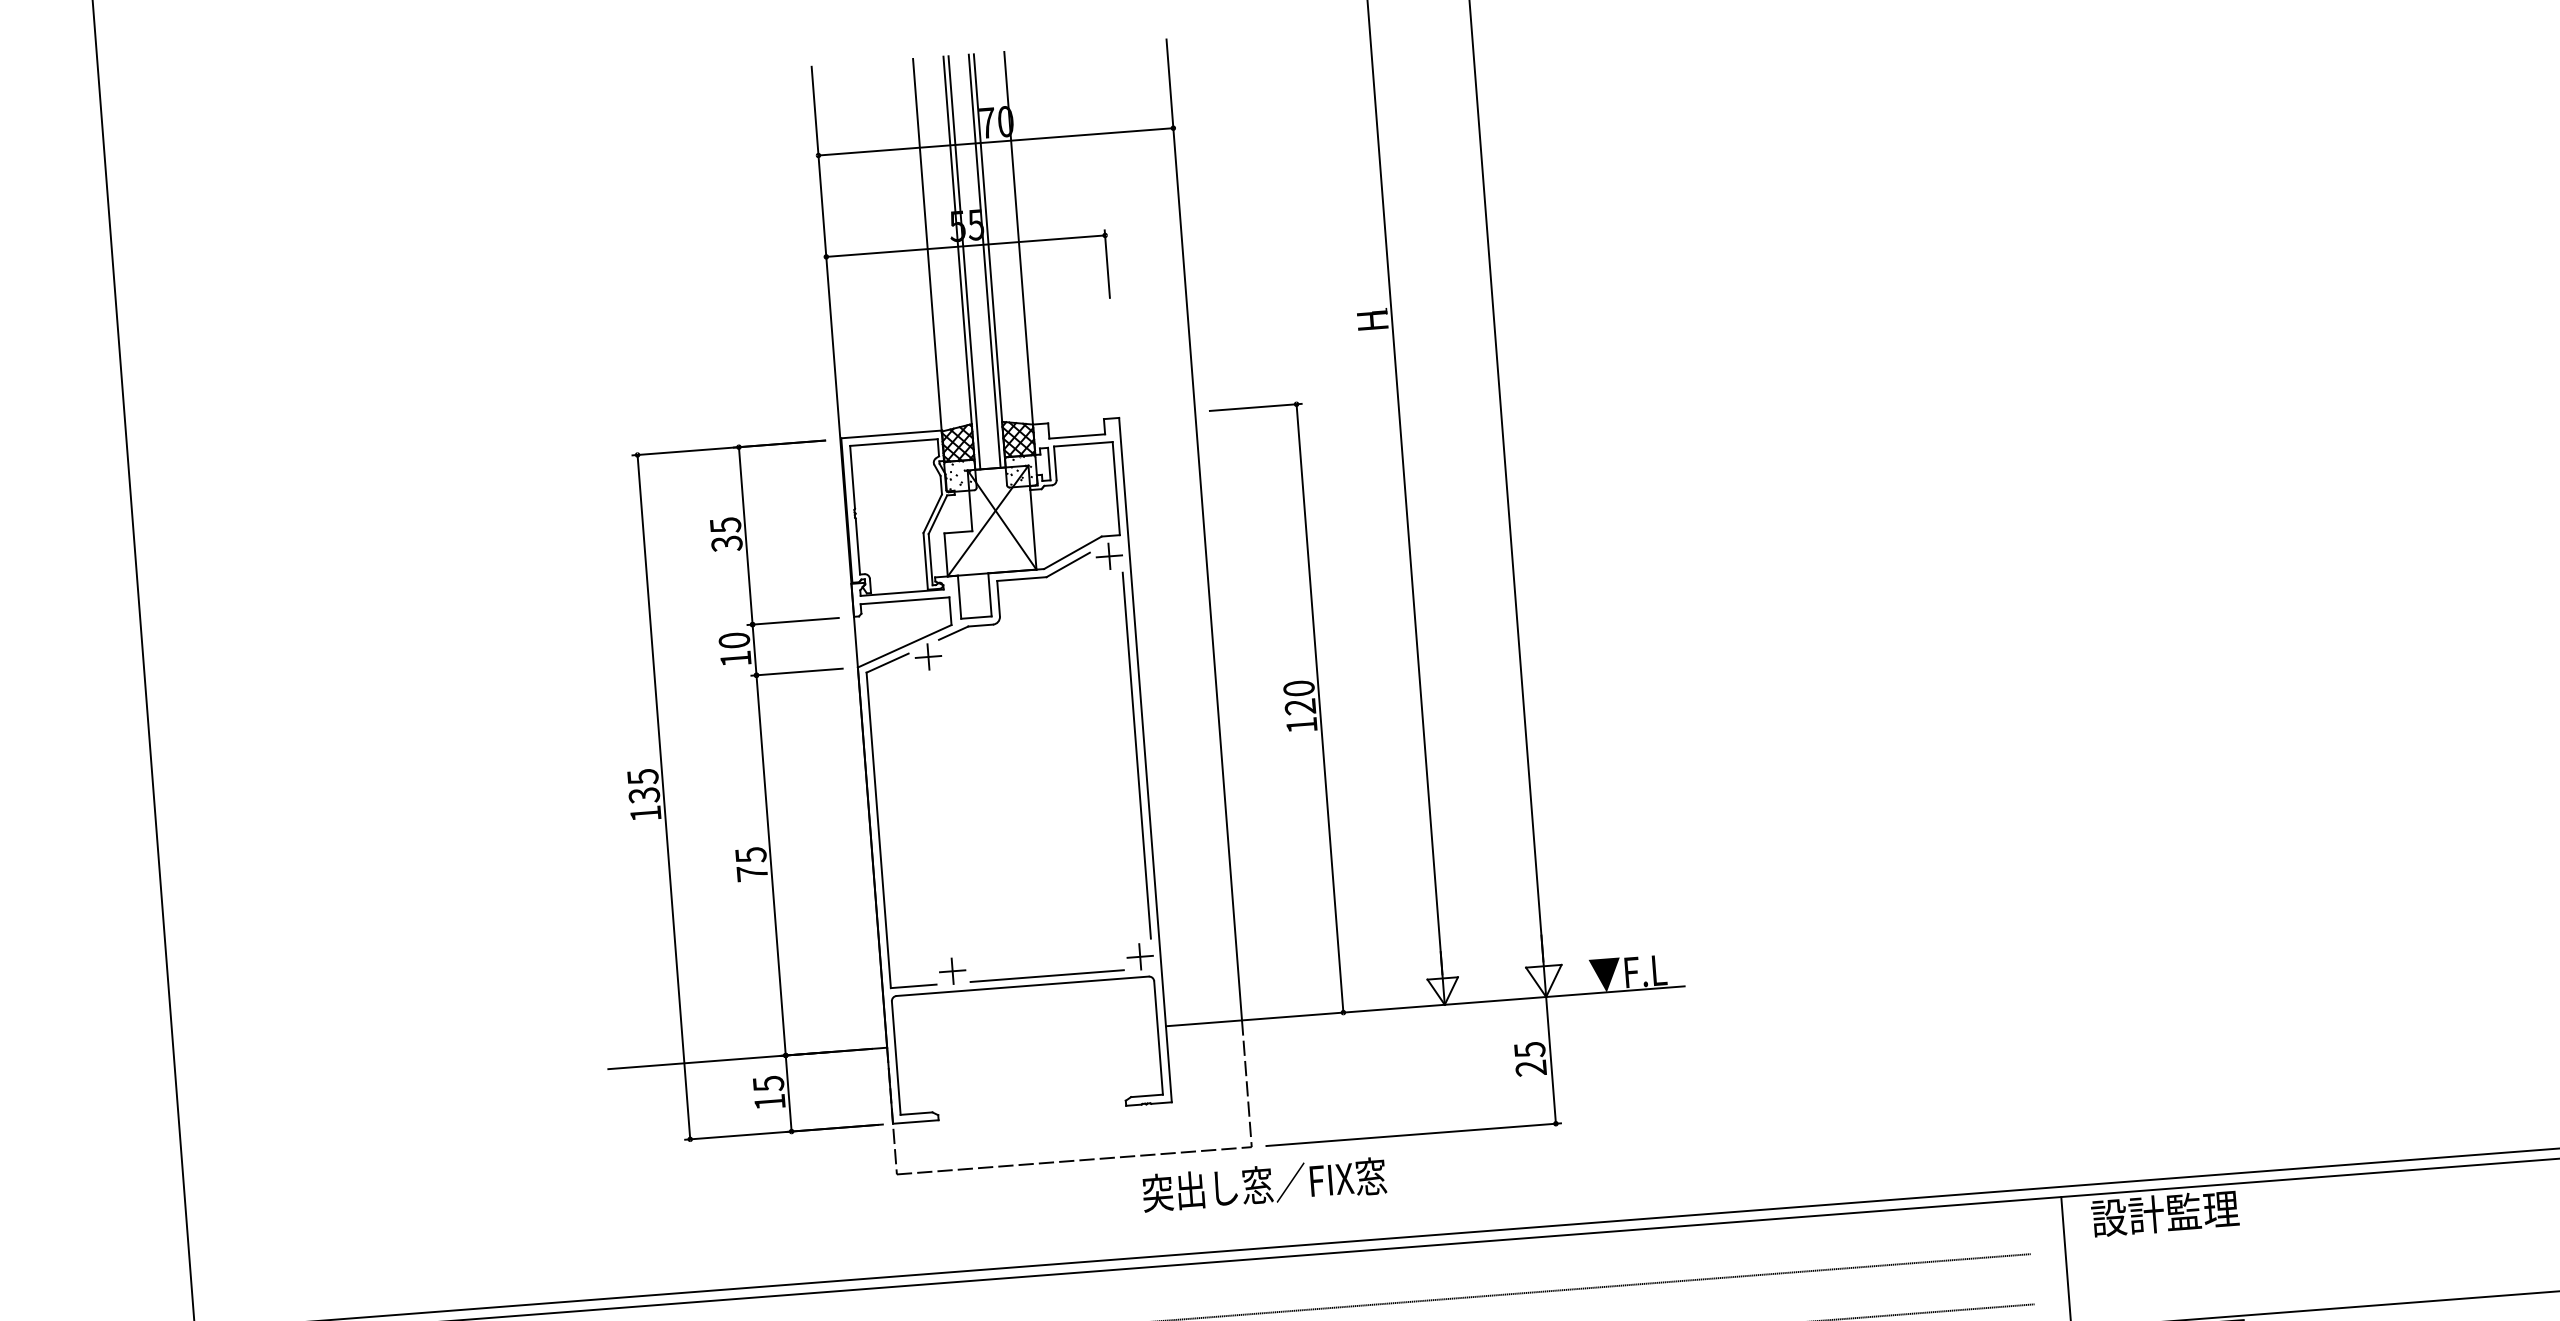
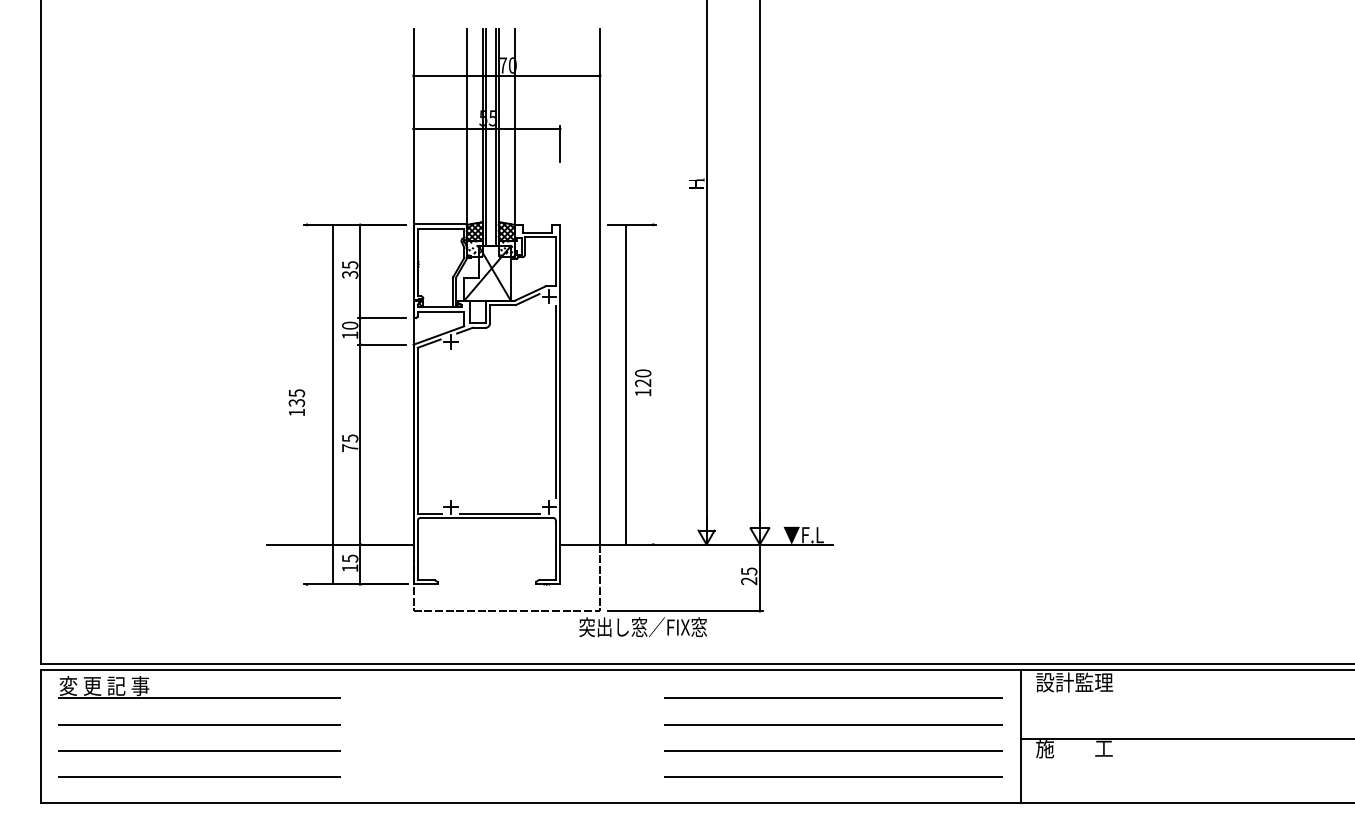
line: (1320, 708) -> (626, 384), moved
line: (664, 796) -> (333, 404), moved
text: (1263, 1185) -> (642, 627), moved

